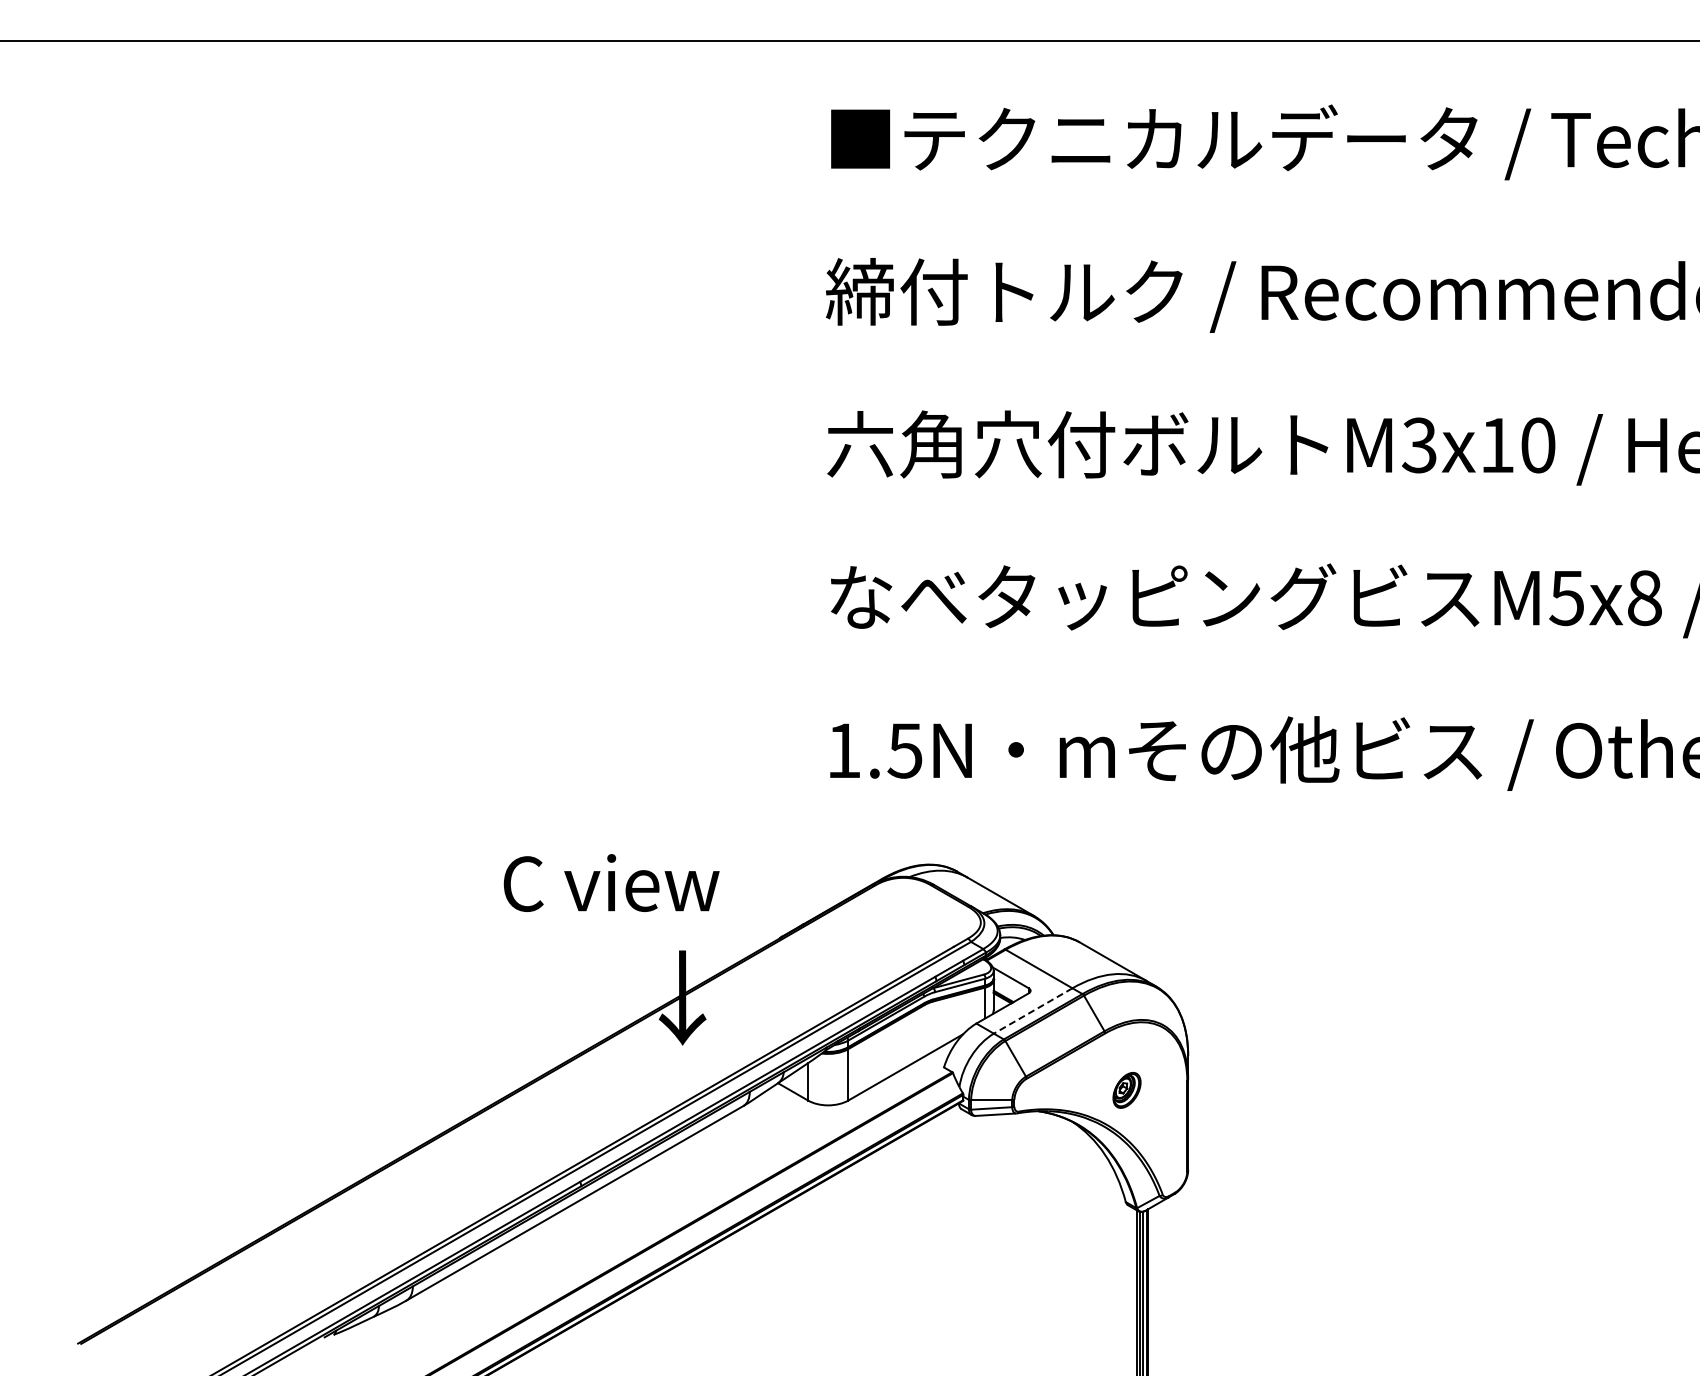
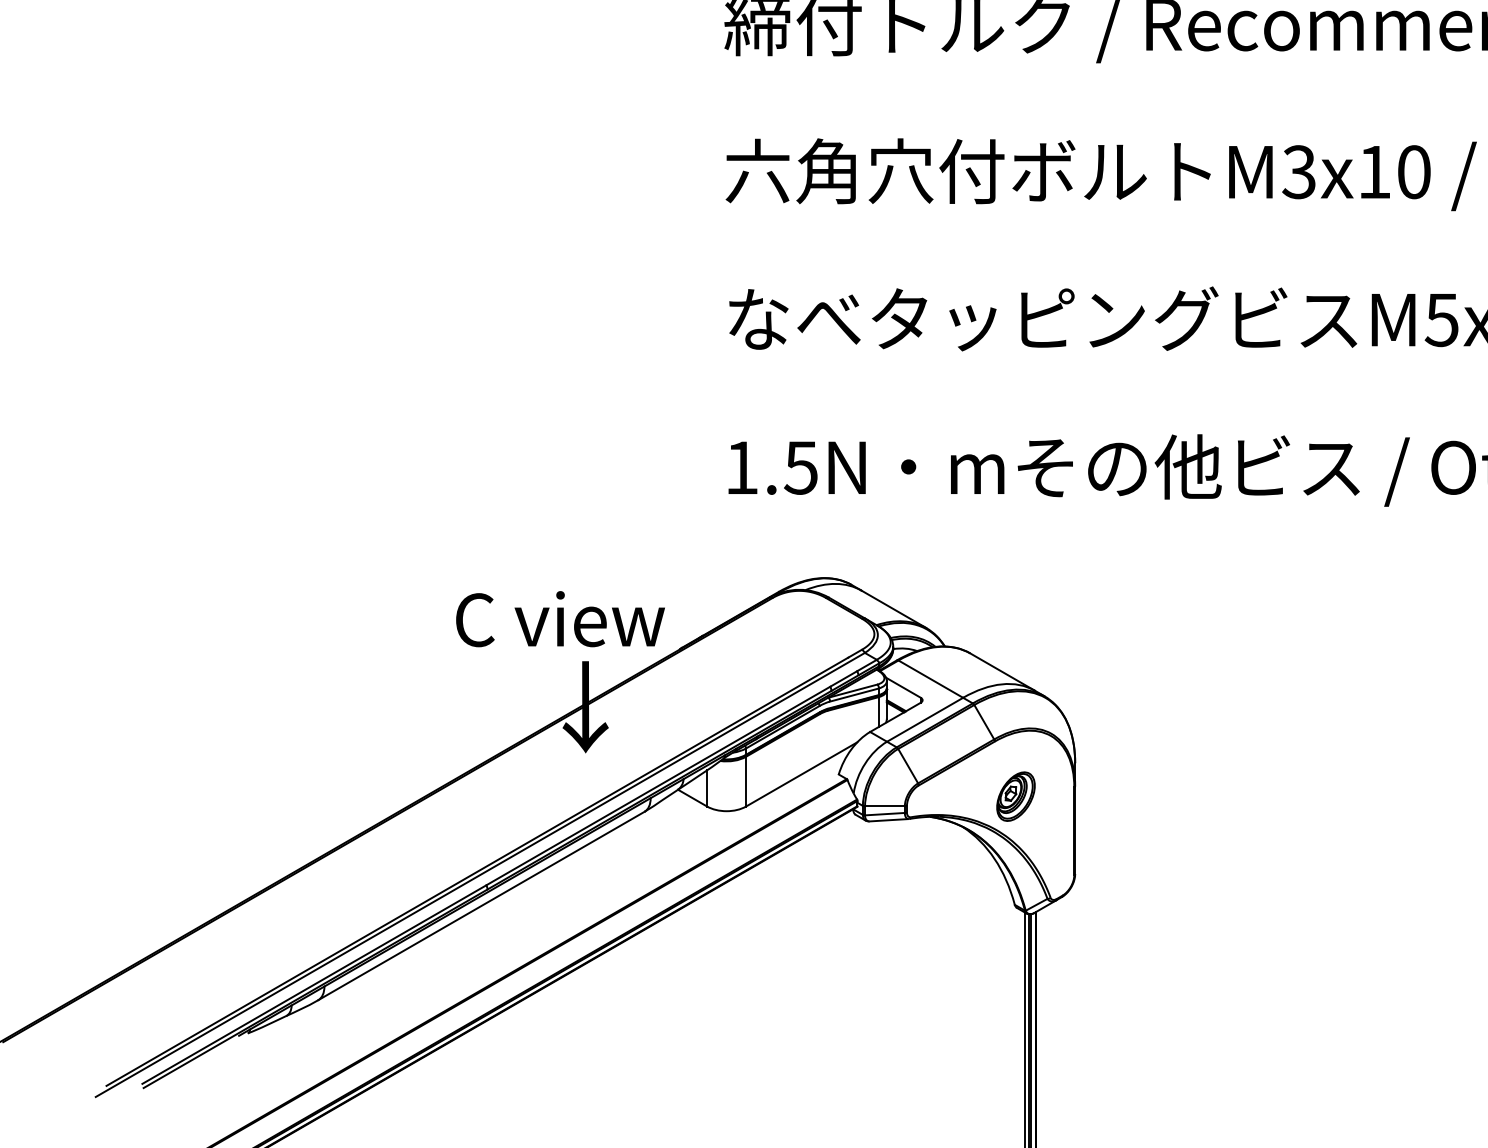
text: (611, 882) -> (560, 618), moved
line: (1032, 1011) -> (924, 720), dashed -> solid
part: (1126, 1090) -> (1015, 796), size x1.43

